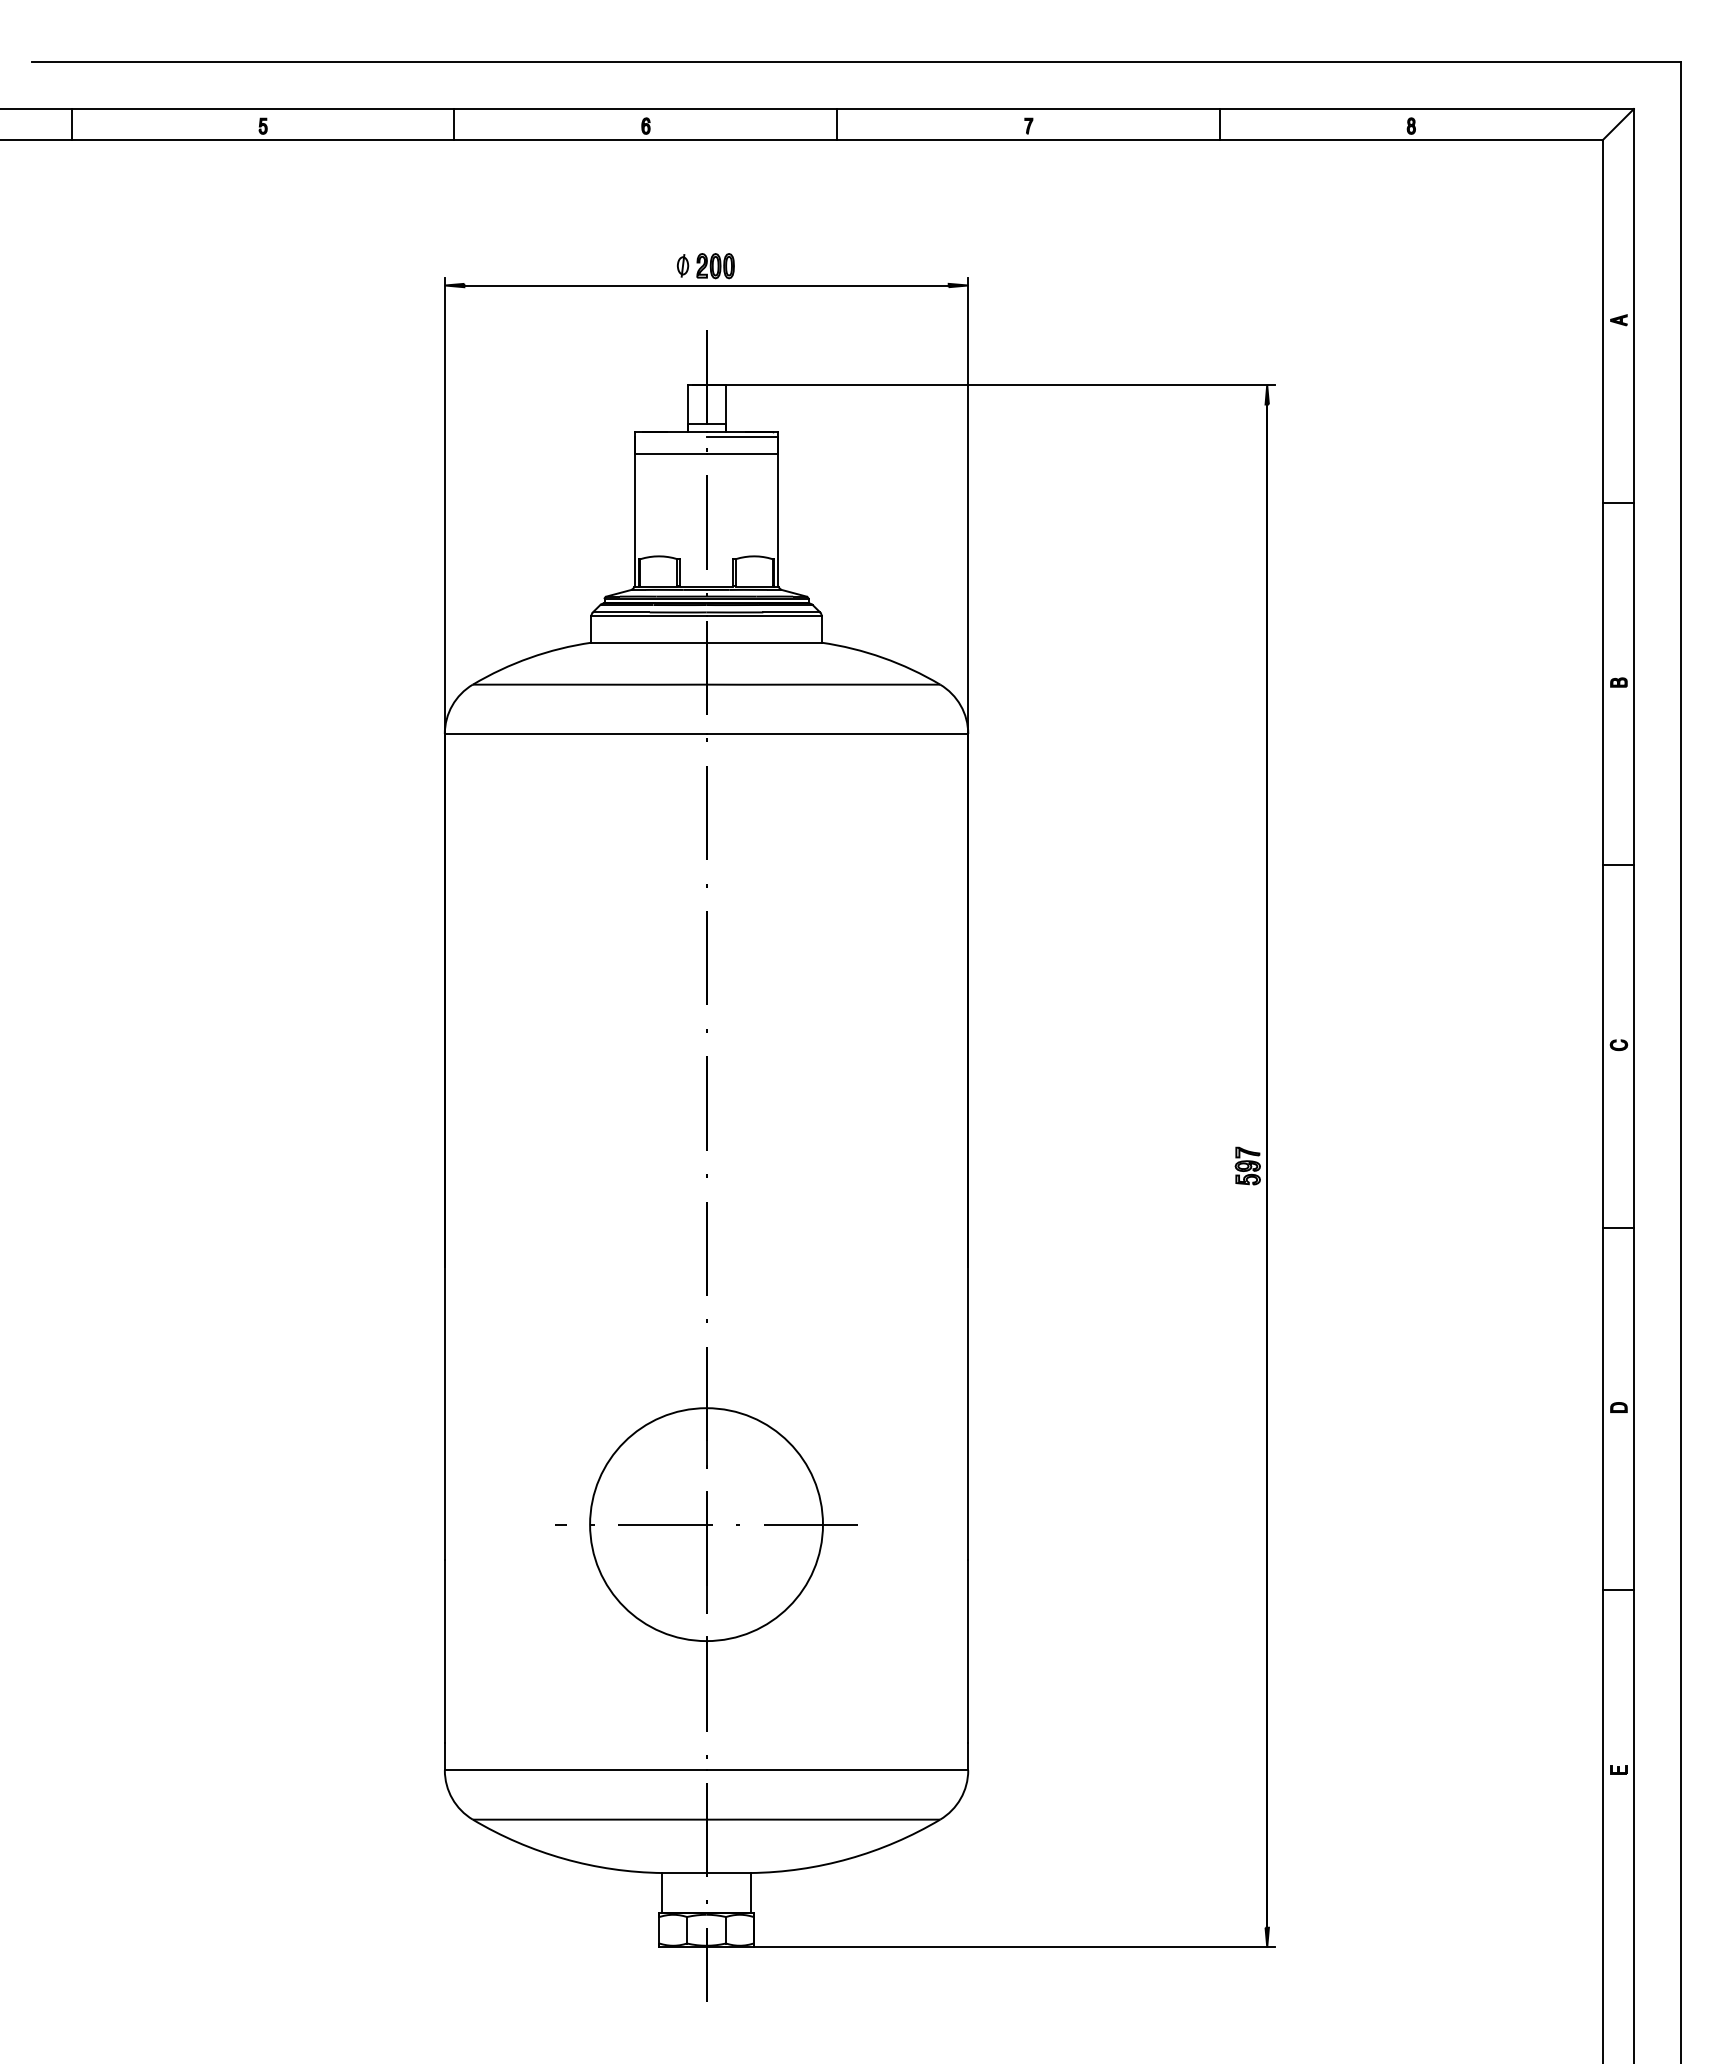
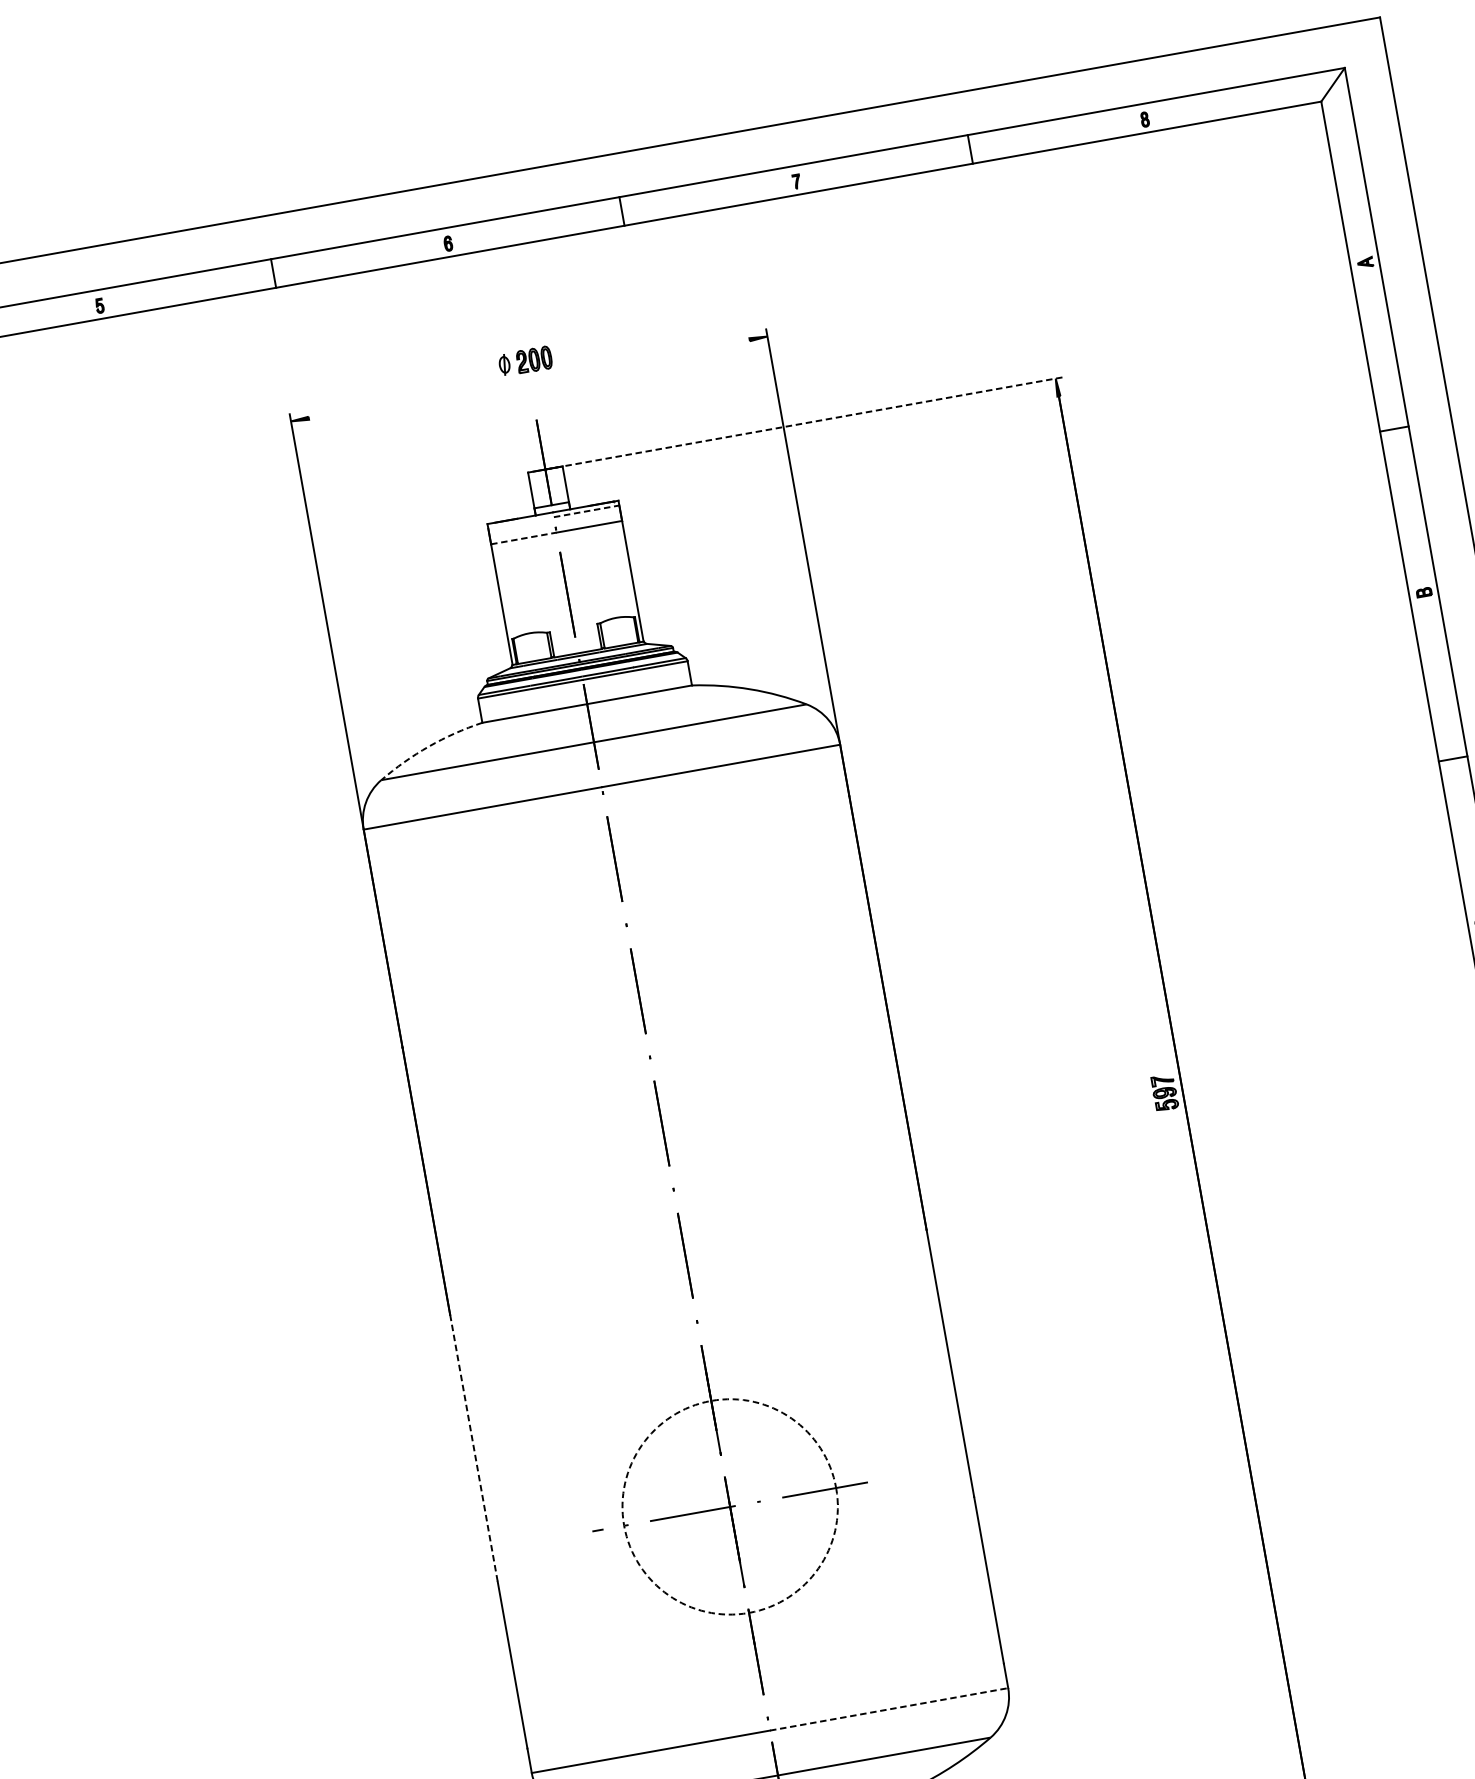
line: (706, 285) -> (529, 378), removed
line: (991, 384) -> (804, 422), solid -> dashed
line: (742, 437) -> (586, 511), solid -> dashed
line: (670, 454) -> (523, 538), solid -> dashed
arc: (530, 657) -> (429, 746), solid -> dashed
line: (444, 1413) -> (473, 1448), solid -> dashed
circle: (706, 1524) -> (730, 1506), solid -> dashed
line: (837, 1770) -> (889, 1709), solid -> dashed

